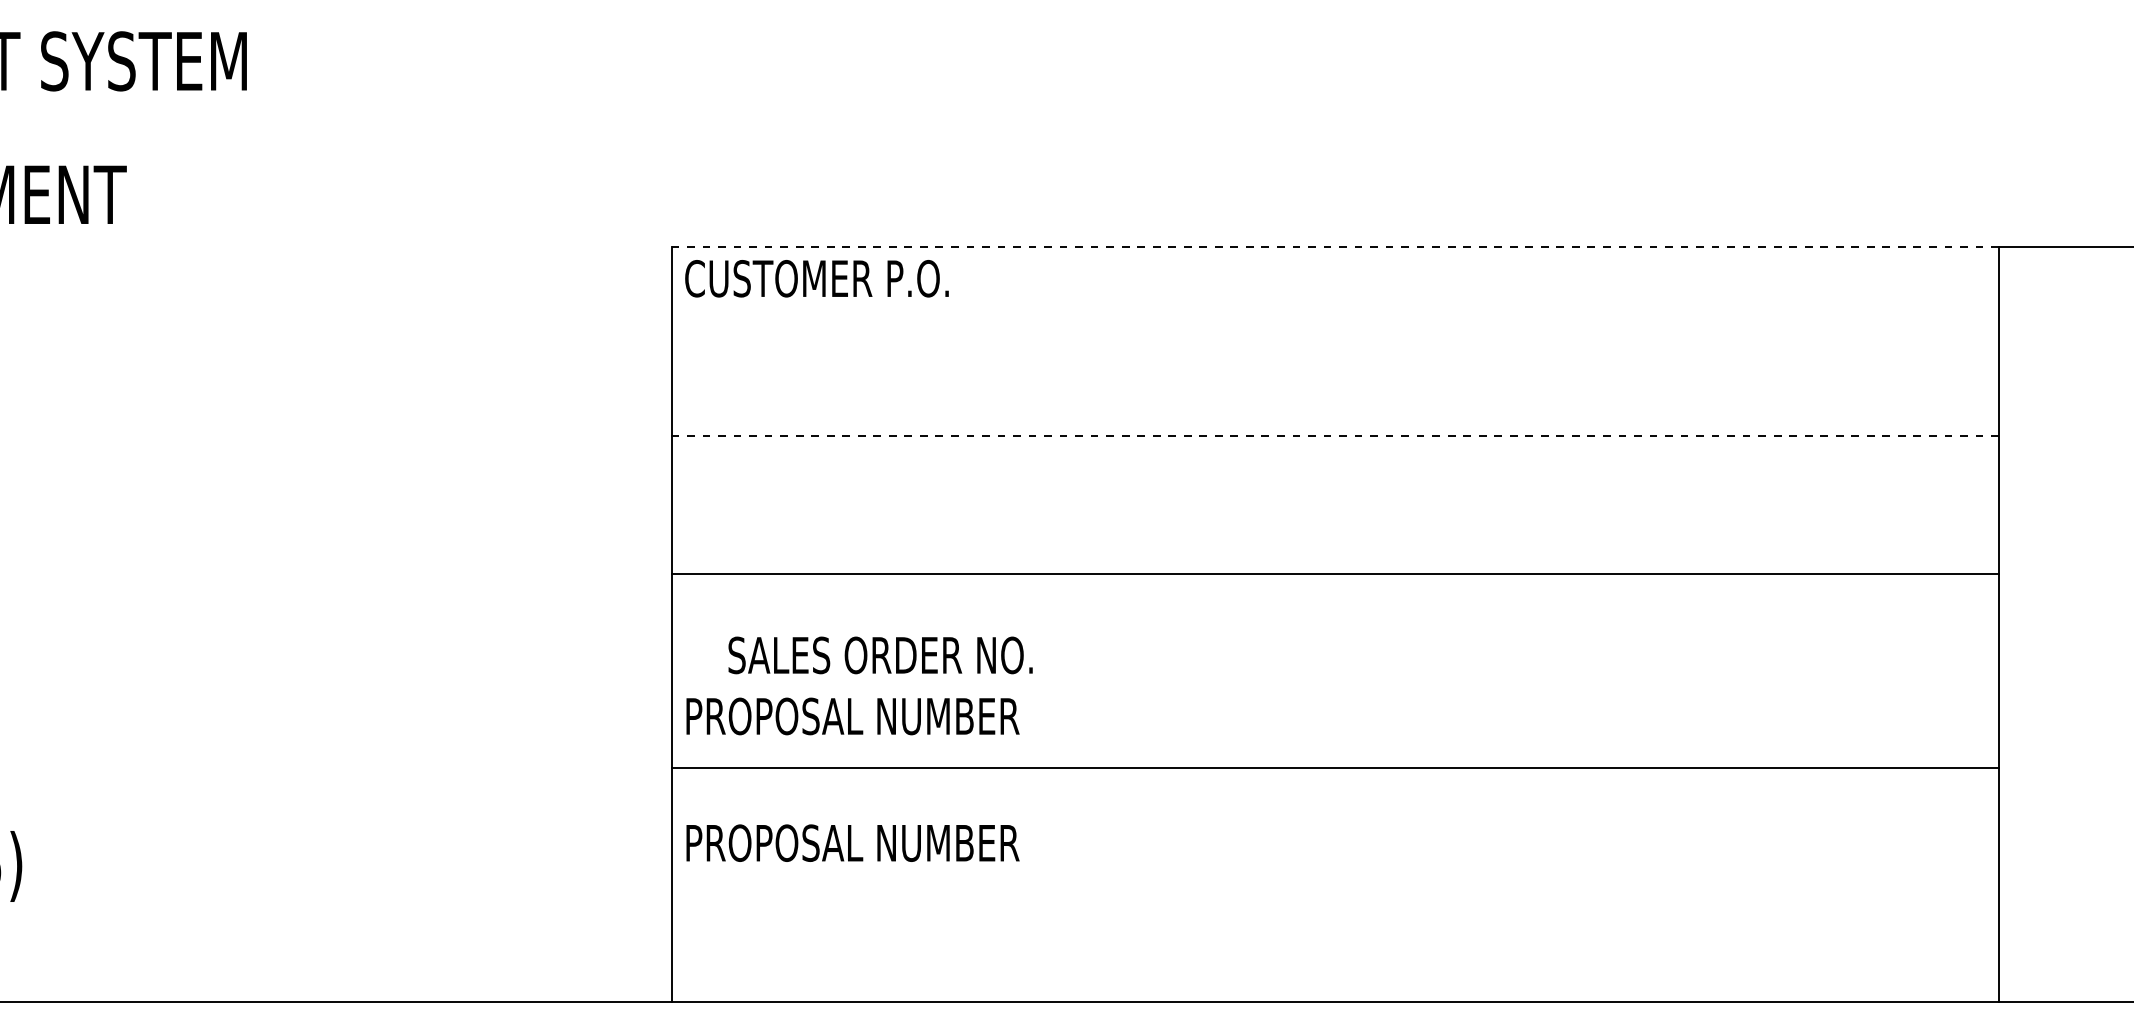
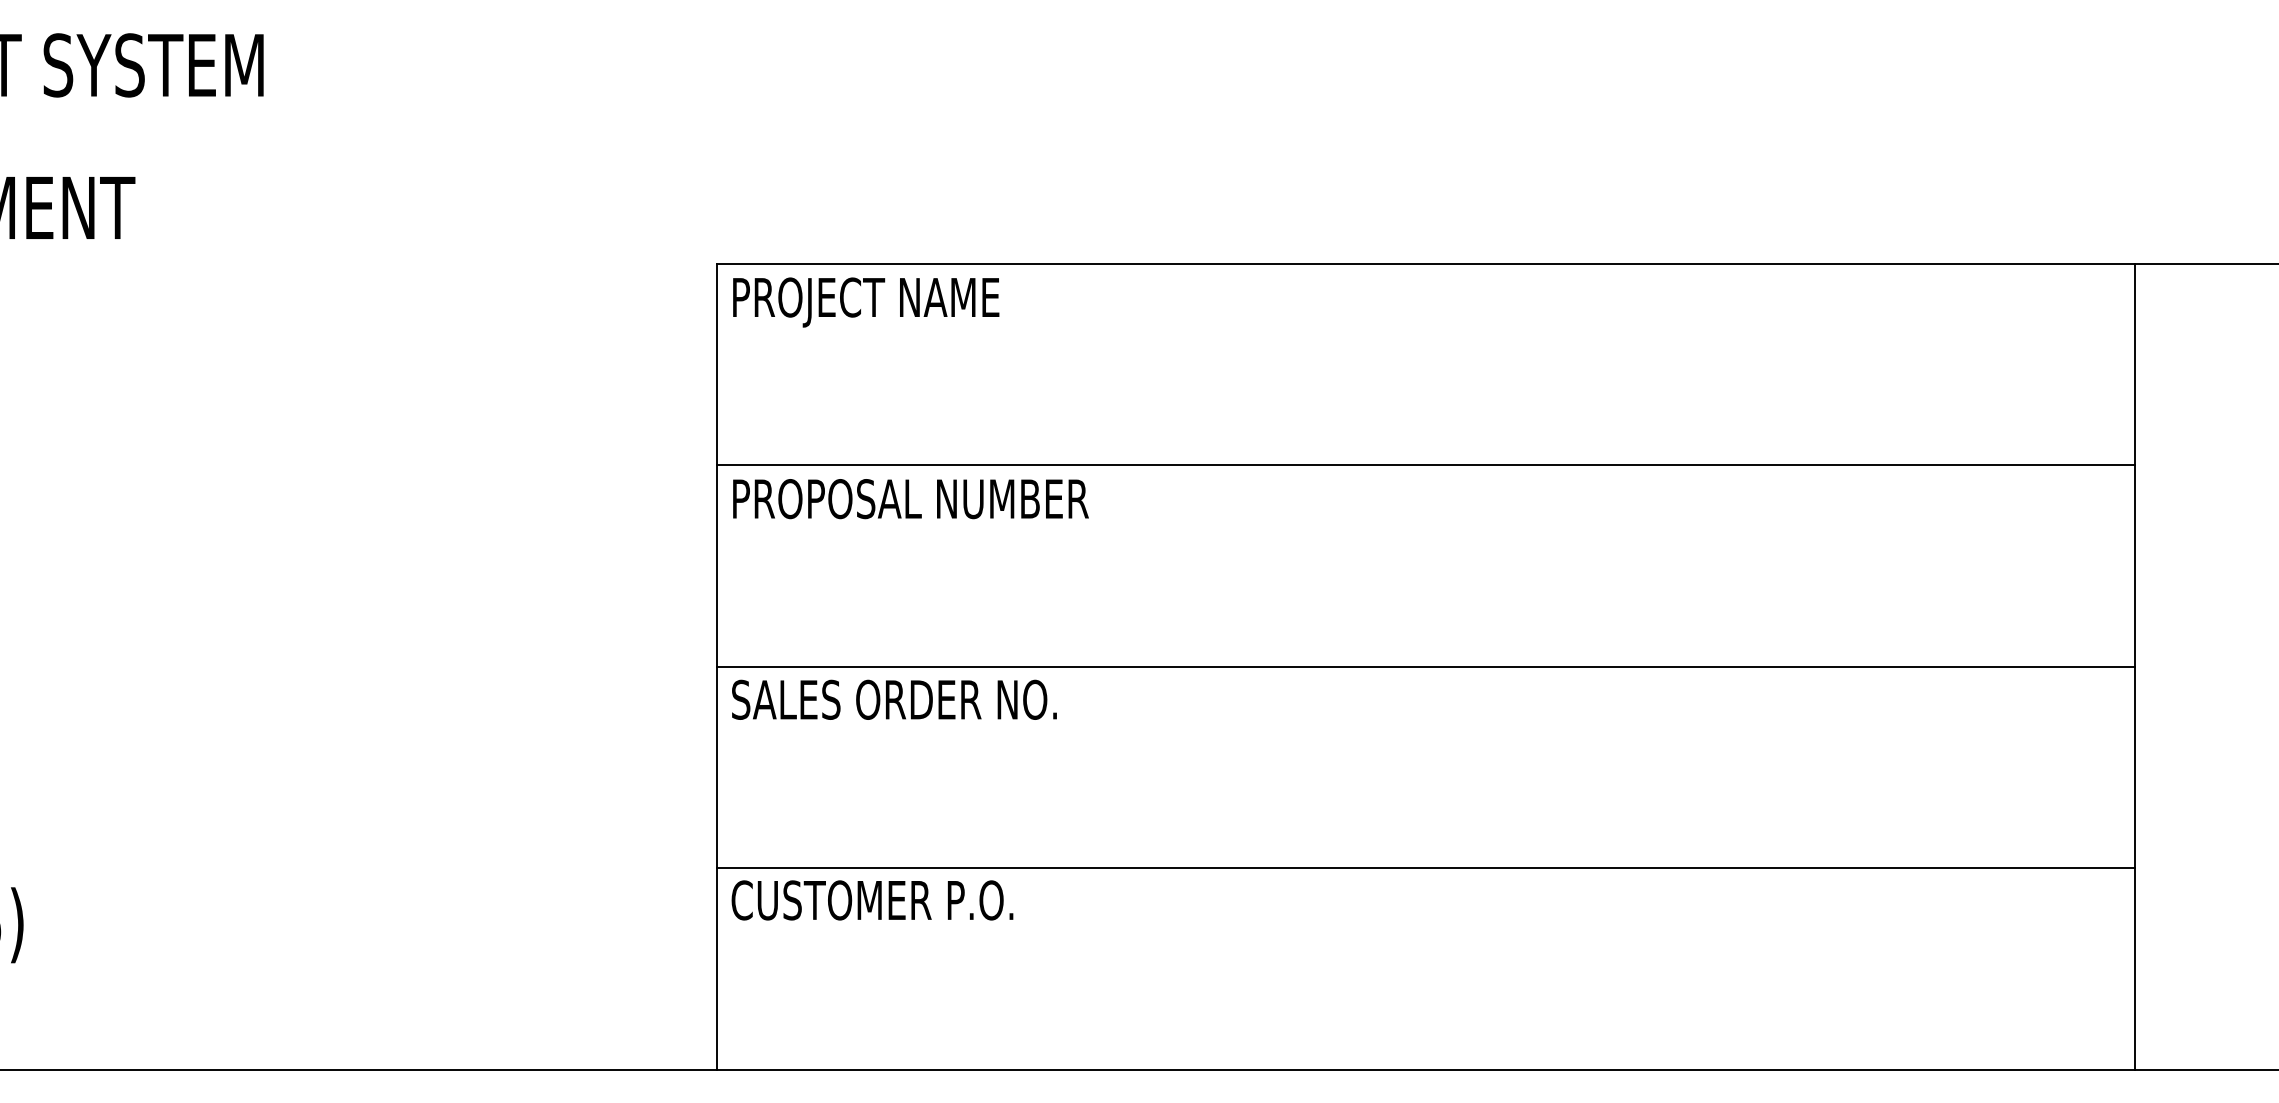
line: (1334, 247) -> (1425, 264), dashed -> solid
text: (817, 283) -> (872, 302), CUSTOMER P.O. -> PROJECT NAME
line: (1334, 435) -> (1425, 465), dashed -> solid
line: (1334, 573) -> (1425, 666), moved
text: (880, 655) -> (894, 699), moved
text: (852, 716) -> (910, 499), moved
line: (1334, 768) -> (1425, 868), moved
text: (851, 843) -> (909, 900), PROPOSAL NUMBER -> CUSTOMER P.O.

